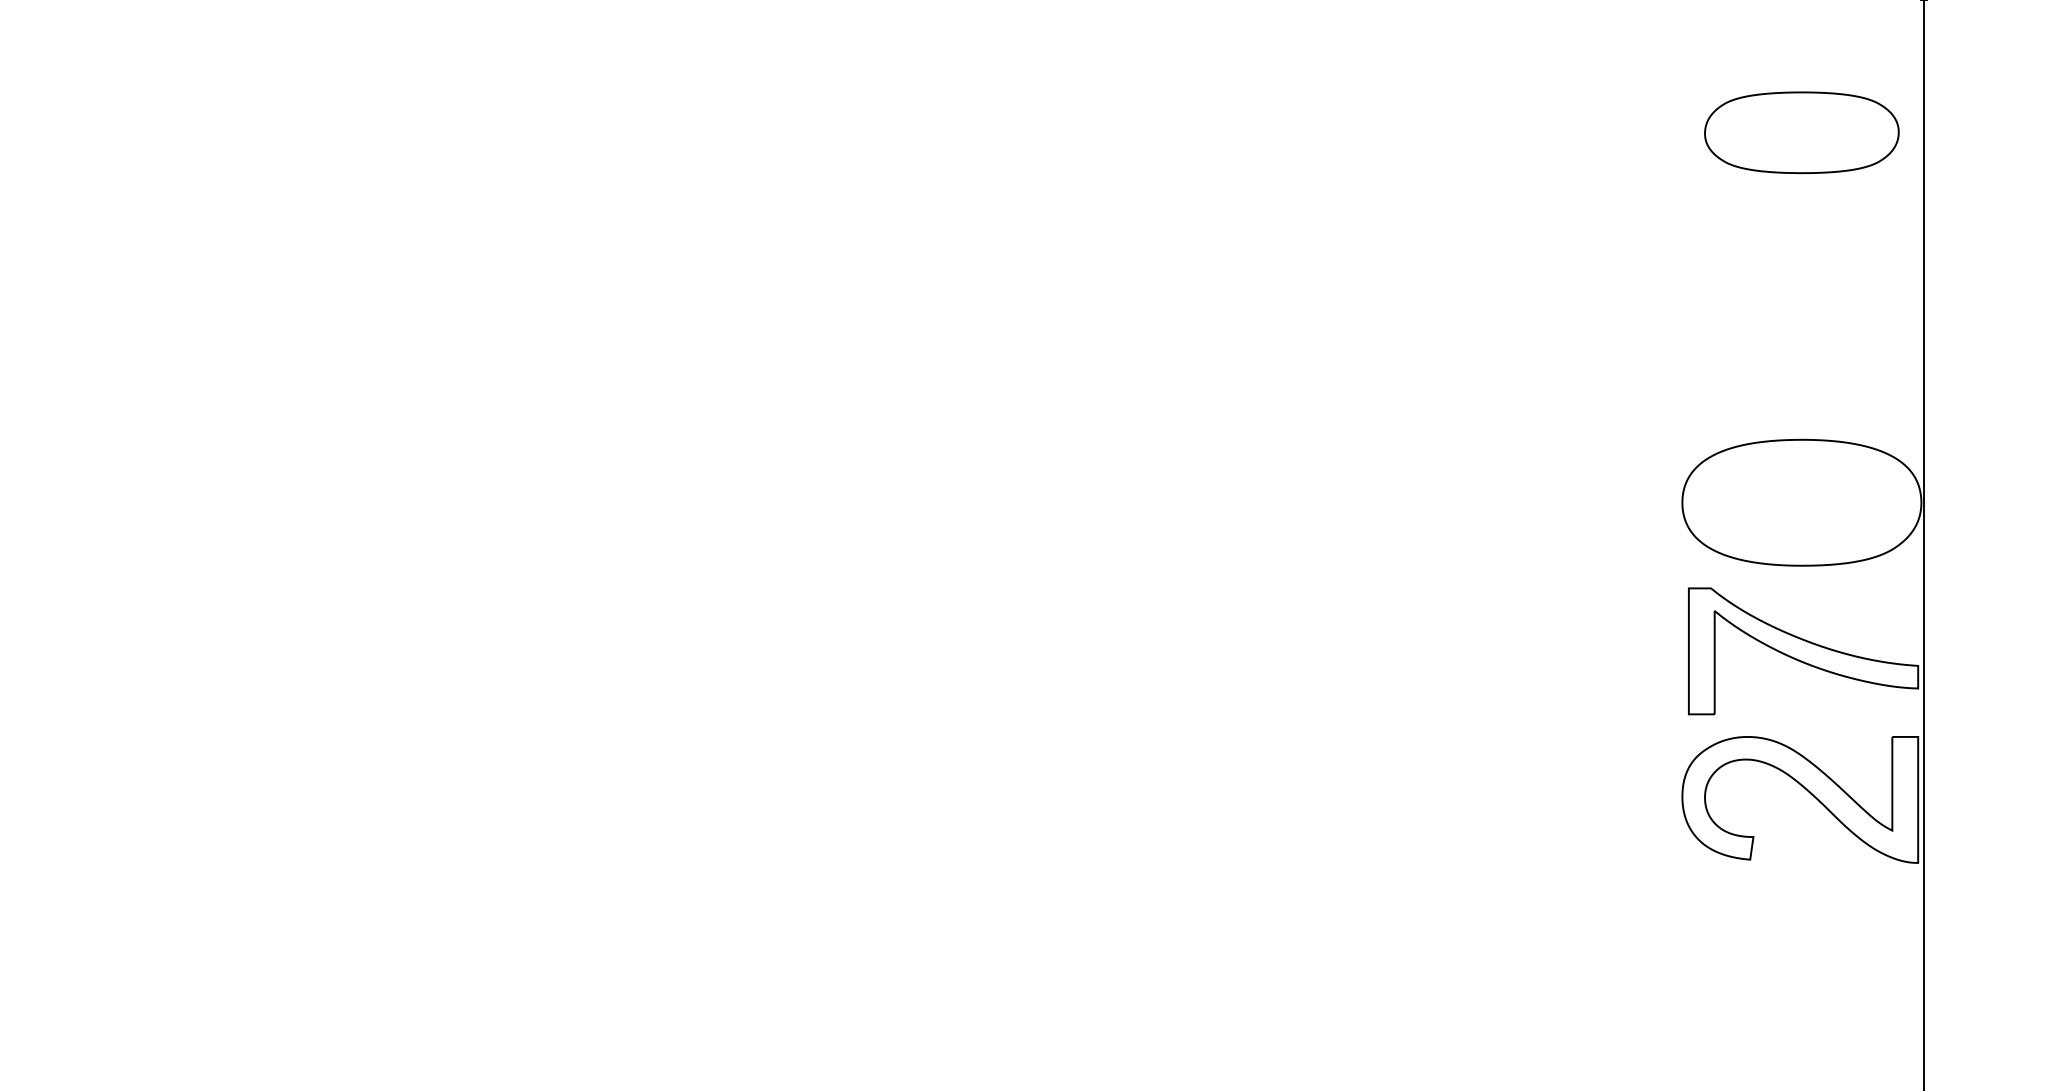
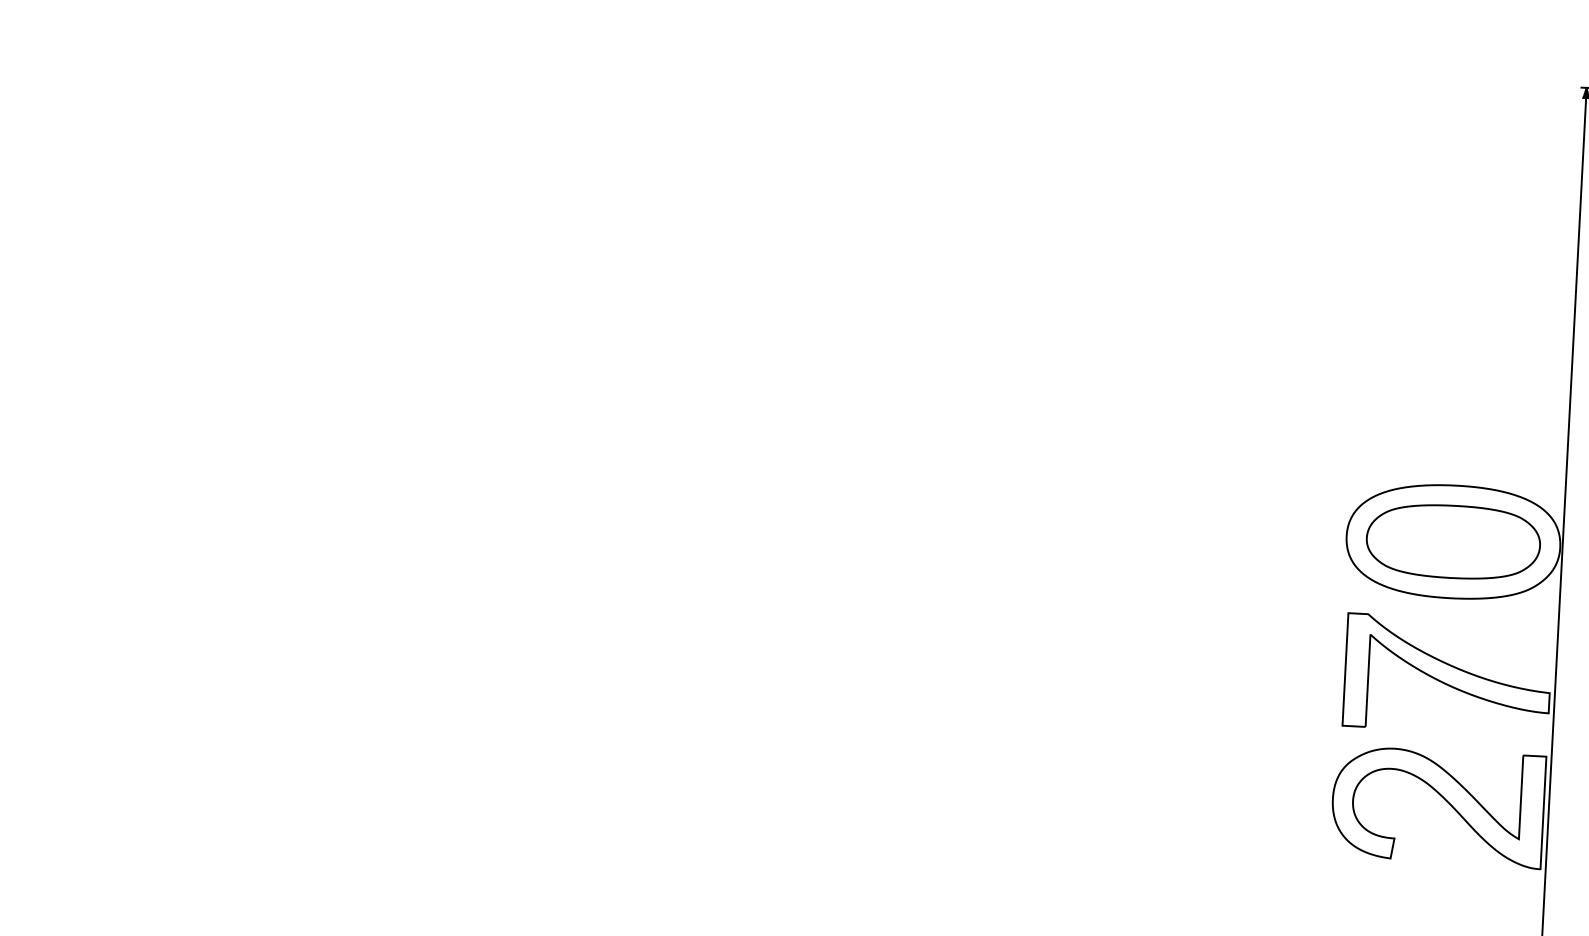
part: (1801, 132) -> (1453, 541), moved

